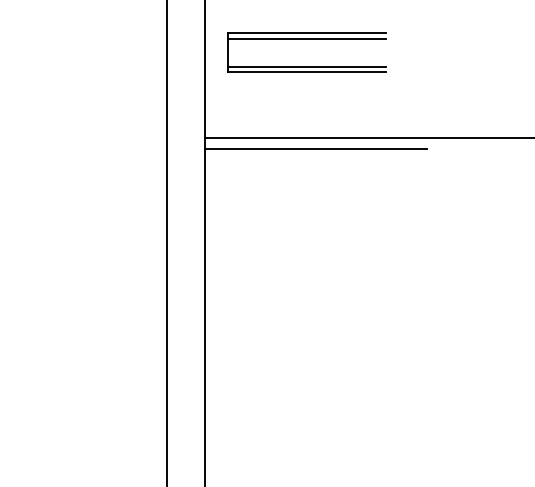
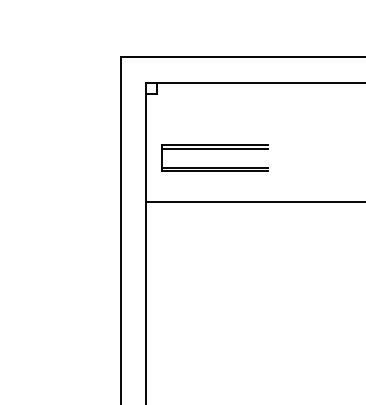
part: (306, 39) -> (214, 149), moved
line: (315, 148) -> (220, 209), removed

